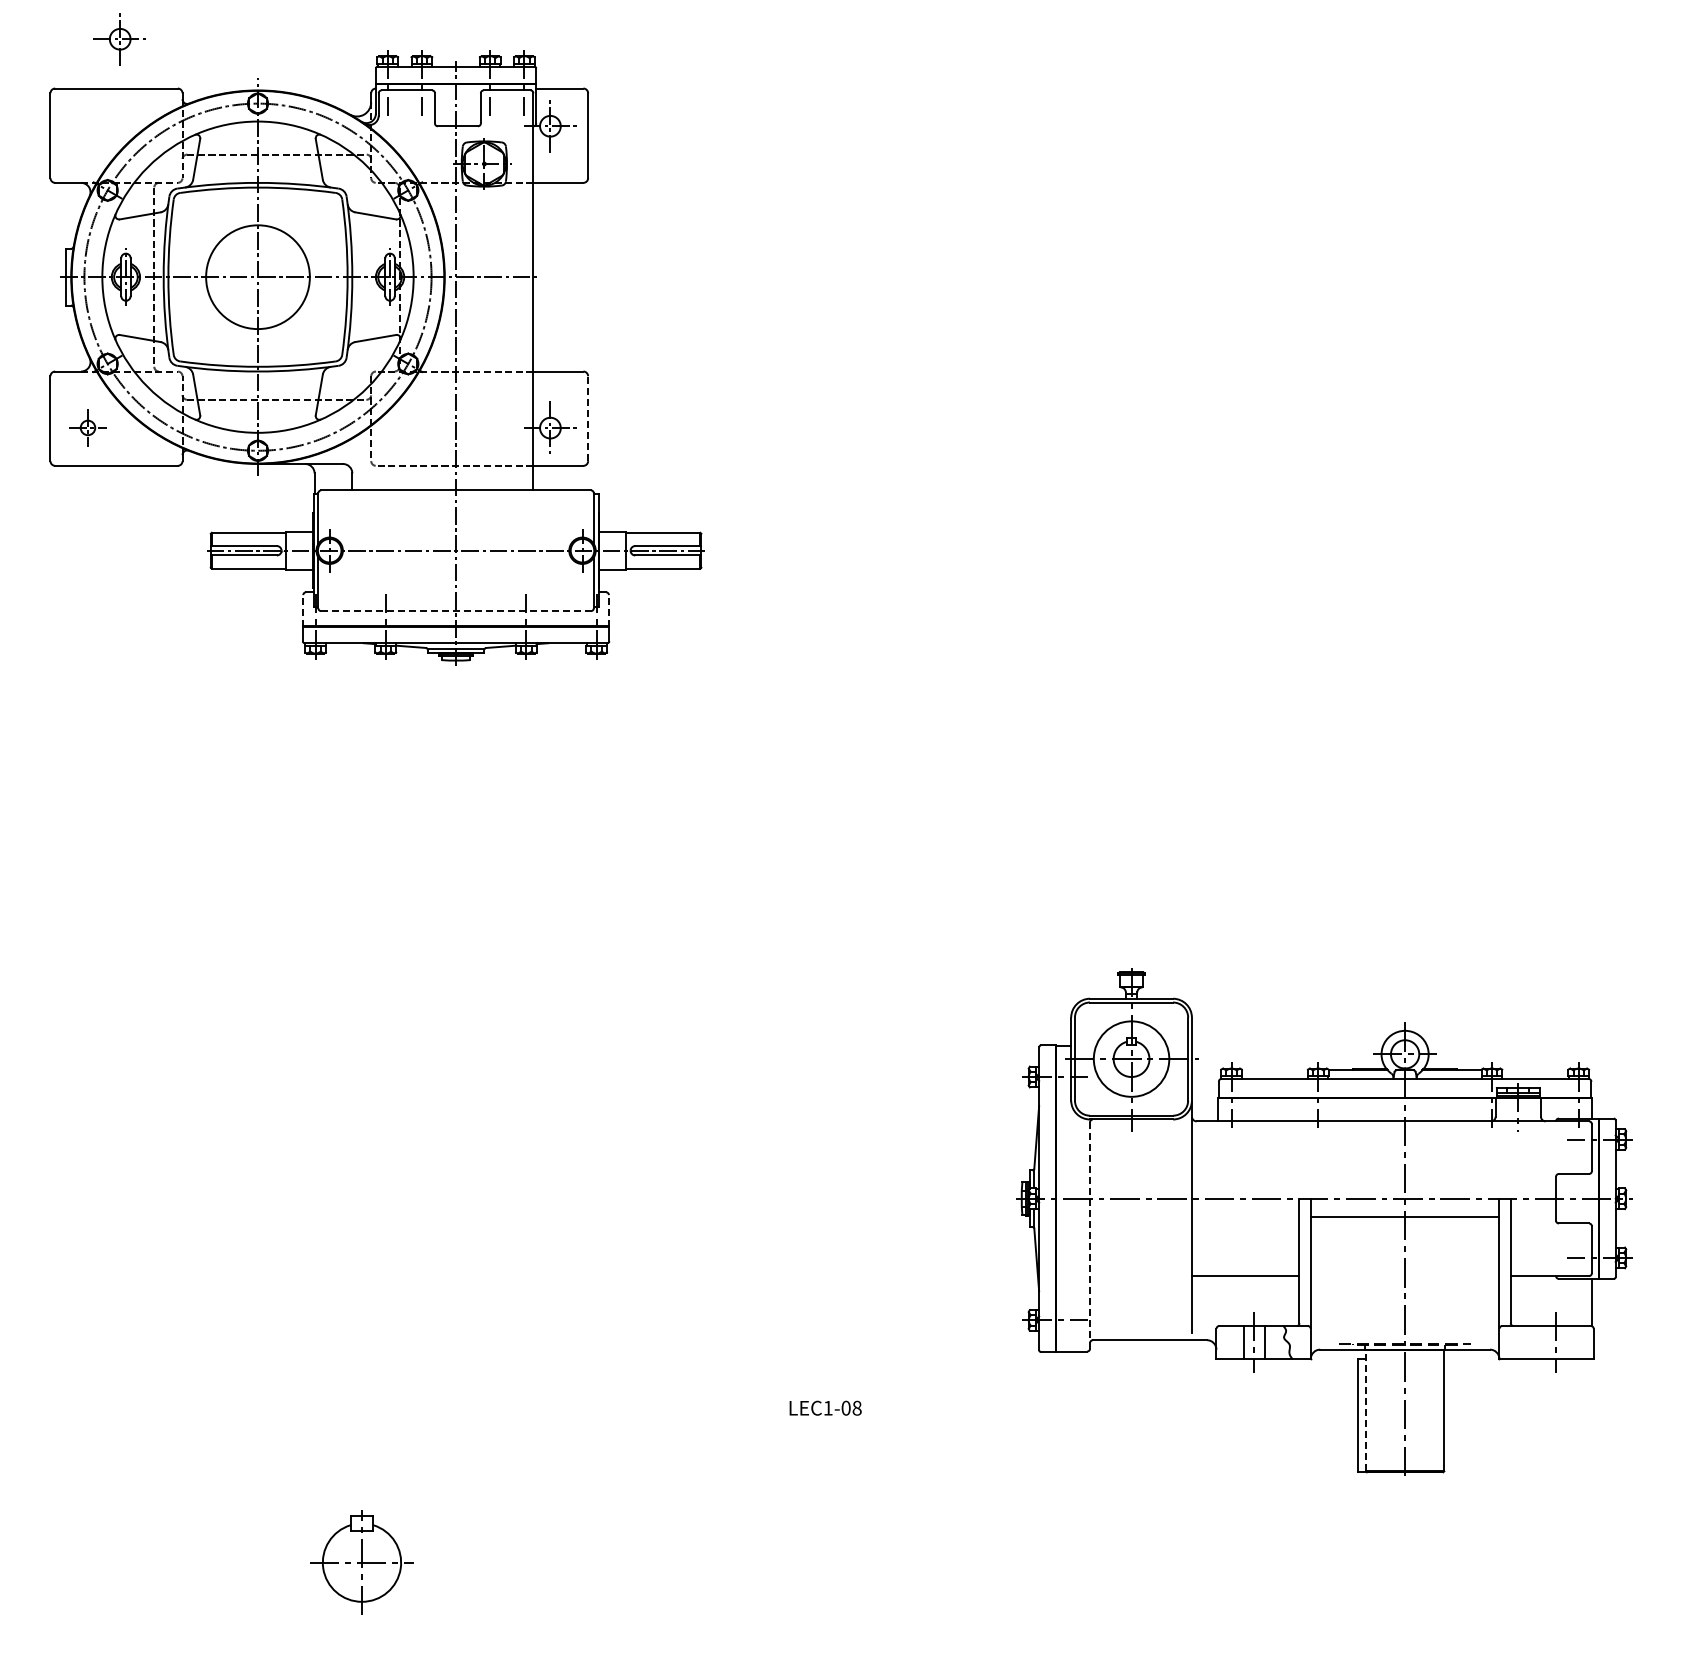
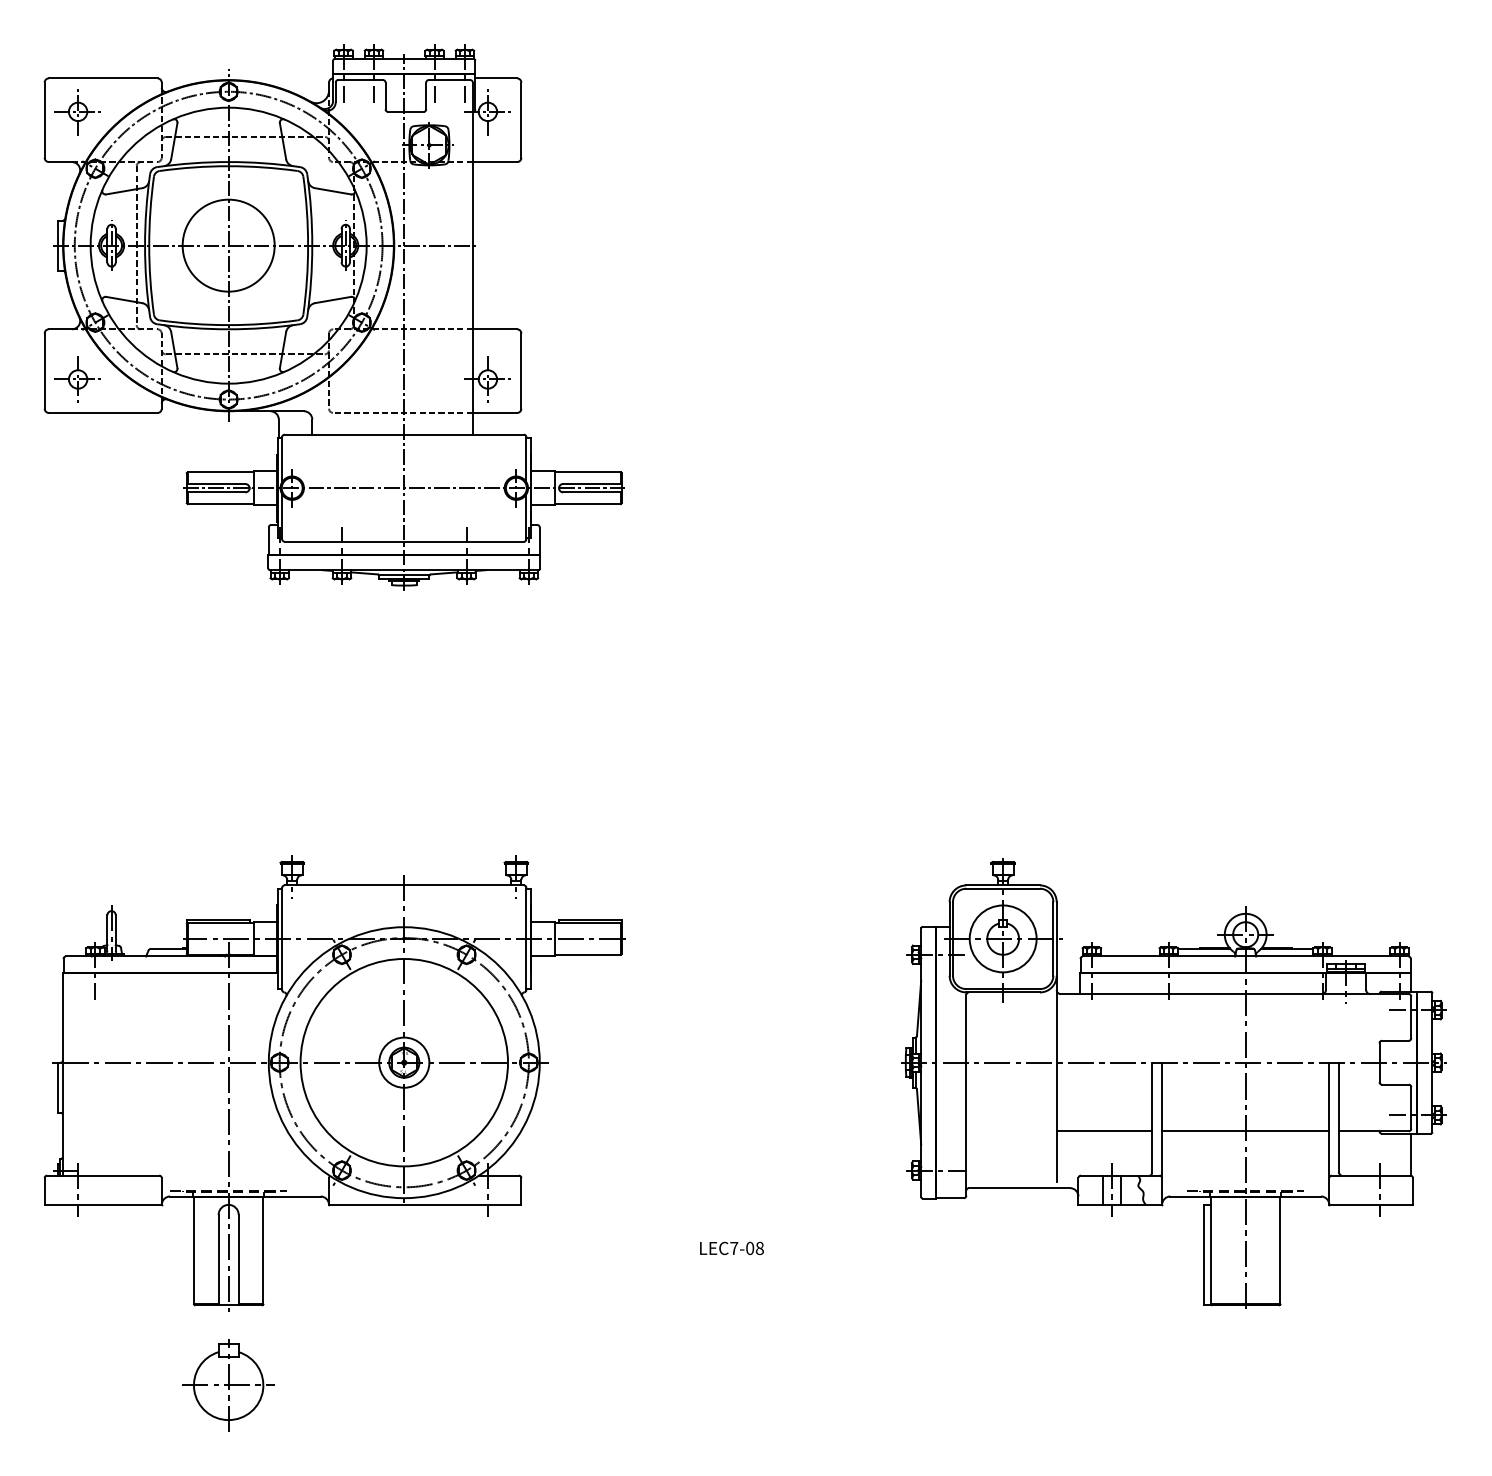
part: (119, 39) -> (77, 112), moved
line: (588, 418) -> (521, 370), dashed -> solid
part: (87, 427) -> (77, 378), size x1.43
line: (303, 610) -> (269, 541), dashed -> solid
line: (608, 610) -> (539, 541), dashed -> solid
line: (456, 611) -> (404, 542), dashed -> solid
line: (1404, 1217) -> (1245, 1131), moved
part: (377, 1221) -> (334, 1082), added
line: (1090, 1236) -> (966, 1096), dashed -> solid
text: (827, 1408) -> (733, 1248), LEC1-08 -> LEC7-08
line: (1365, 1410) -> (1210, 1250), dashed -> solid
part: (361, 1562) -> (228, 1385), moved

